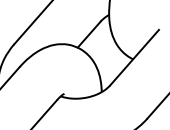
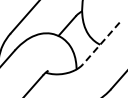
line: (134, 57) -> (101, 43), solid -> dashed

